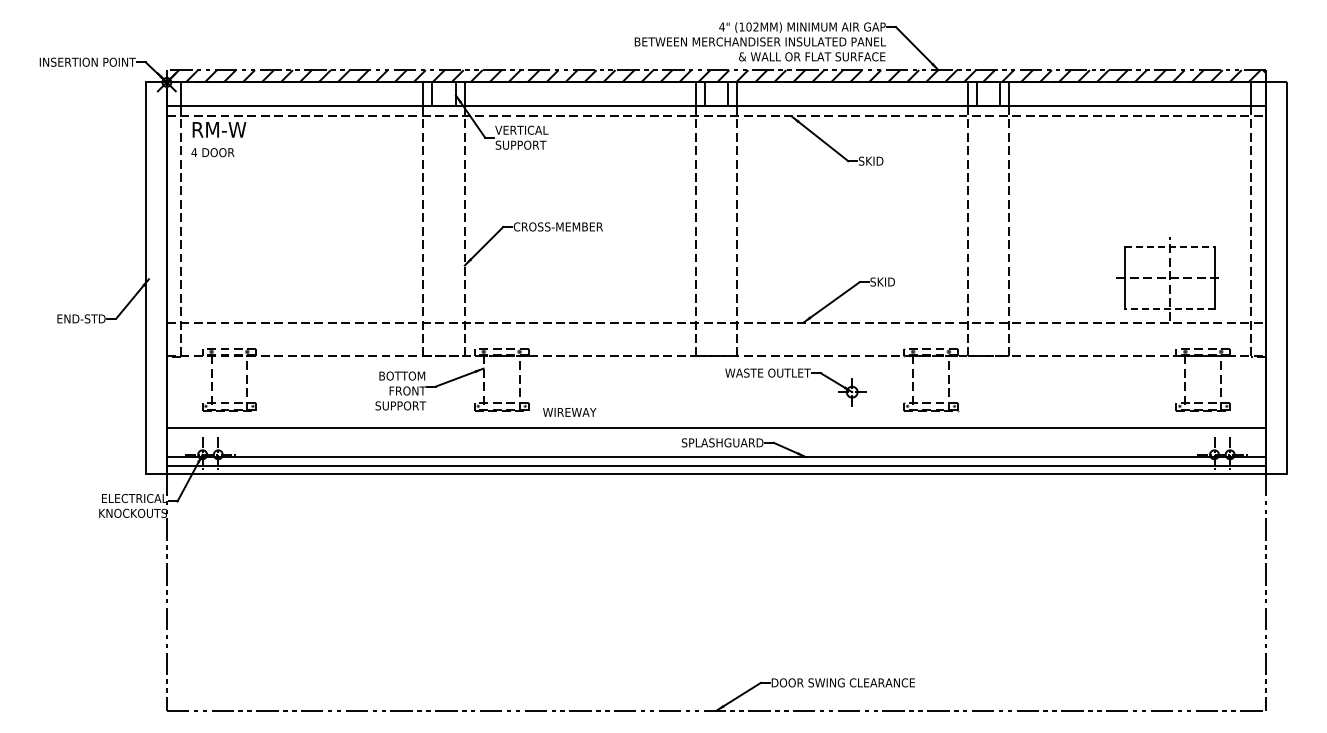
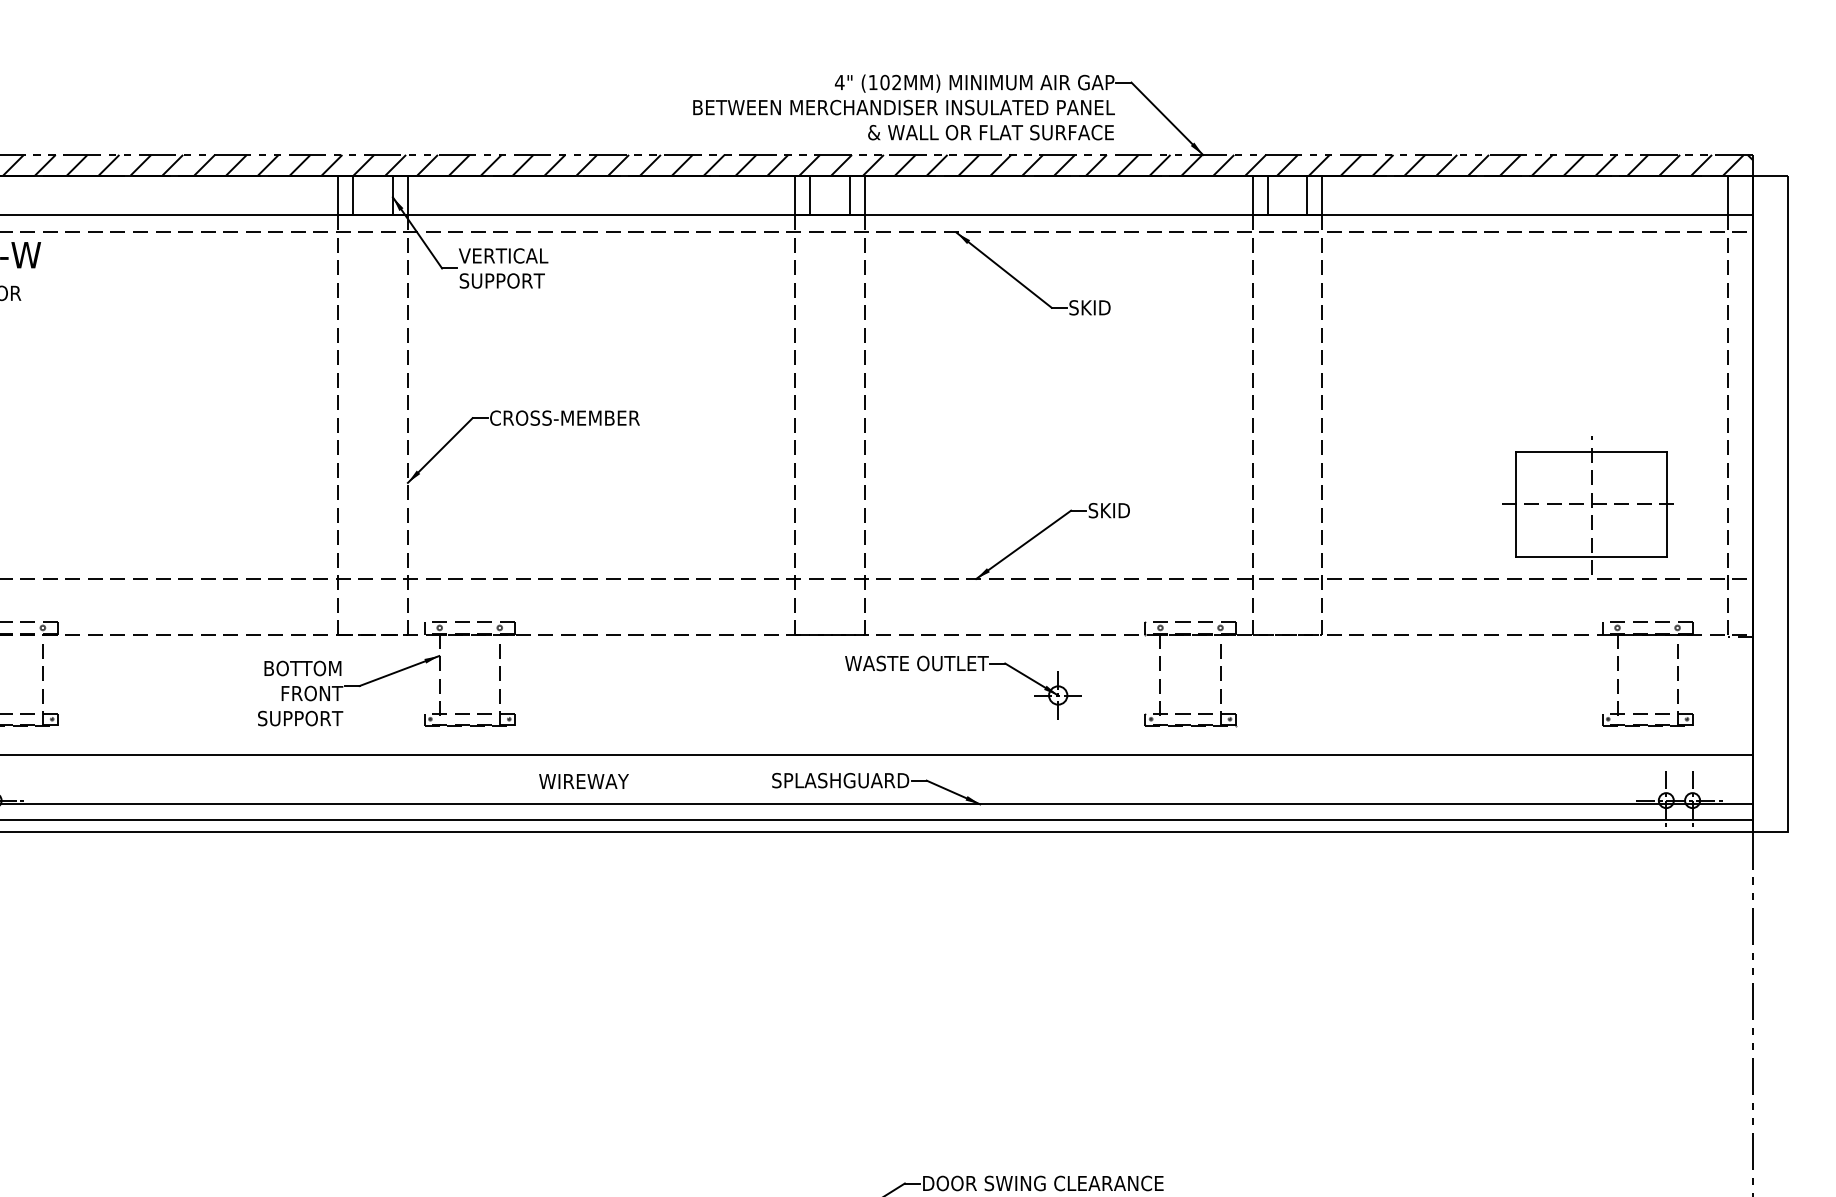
line: (1169, 246) -> (1590, 450), dashed -> solid
line: (1169, 309) -> (1590, 556), dashed -> solid
text: (569, 412) -> (583, 781), moved

